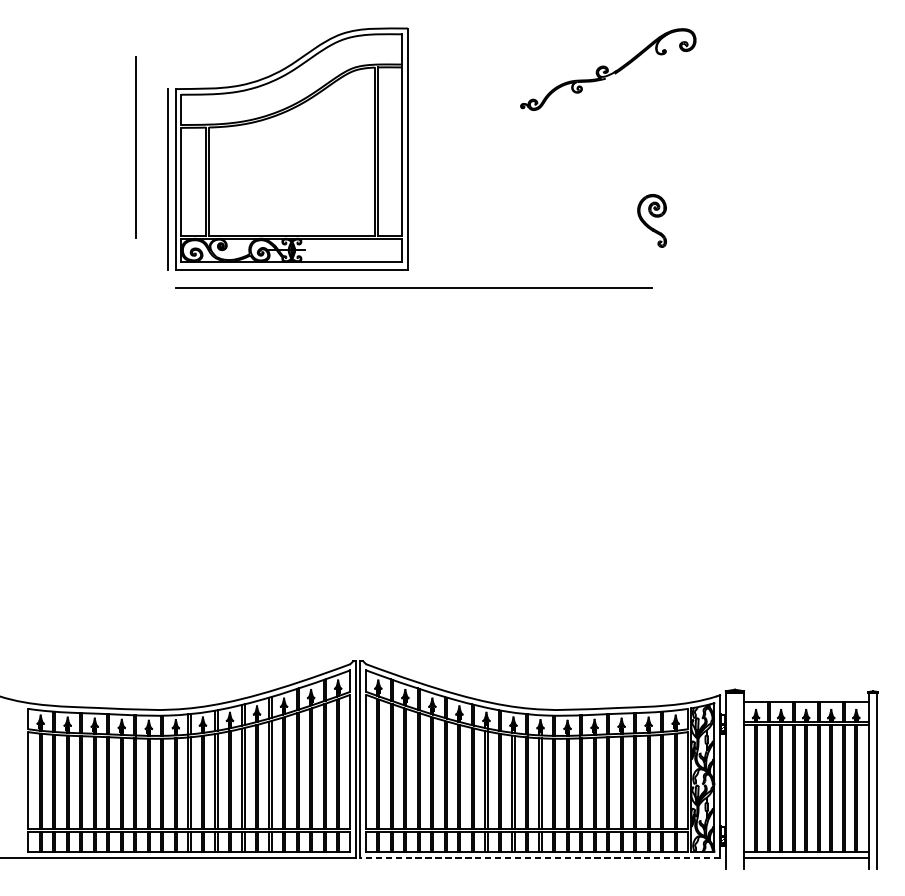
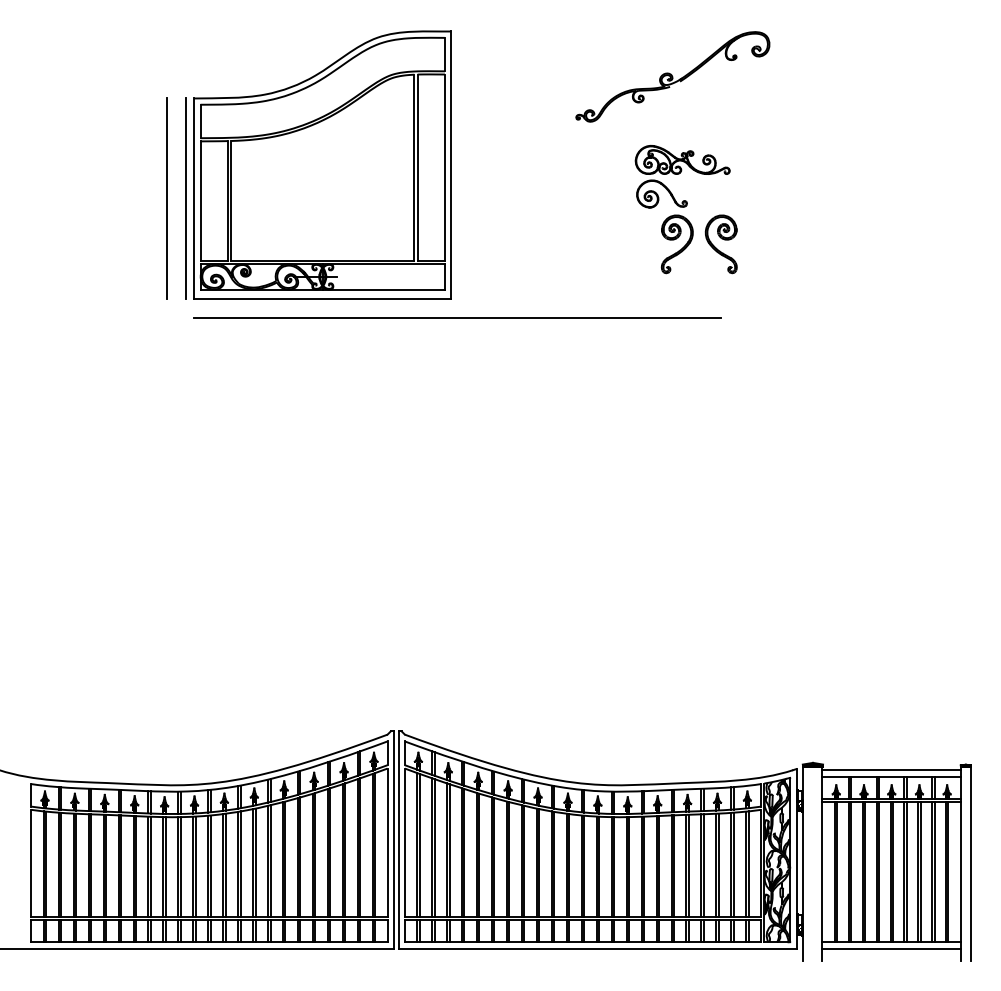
line: (135, 146) -> (166, 198), moved
part: (617, 189) -> (682, 209), added
line: (805, 696) -> (891, 770), added
line: (540, 857) -> (597, 948), dashed -> solid

